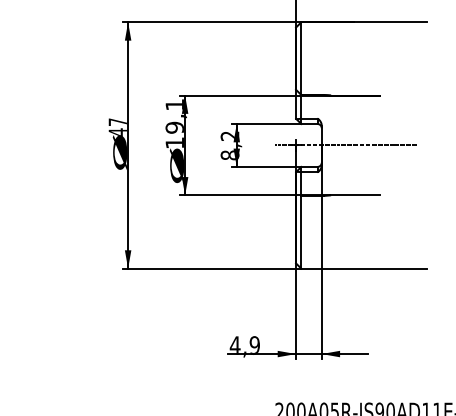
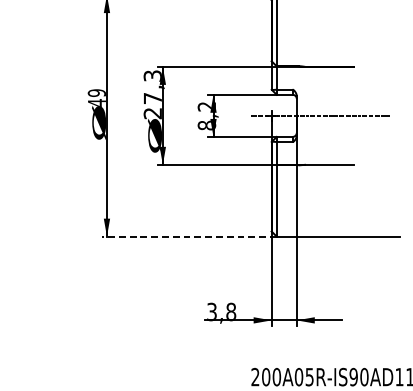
text: (117, 122) -> (96, 93), 47 -> 49
text: (174, 123) -> (152, 94), 19,1 -> 27,3
line: (211, 268) -> (188, 236), solid -> dashed
text: (244, 344) -> (221, 311), 4,9 -> 3,8

